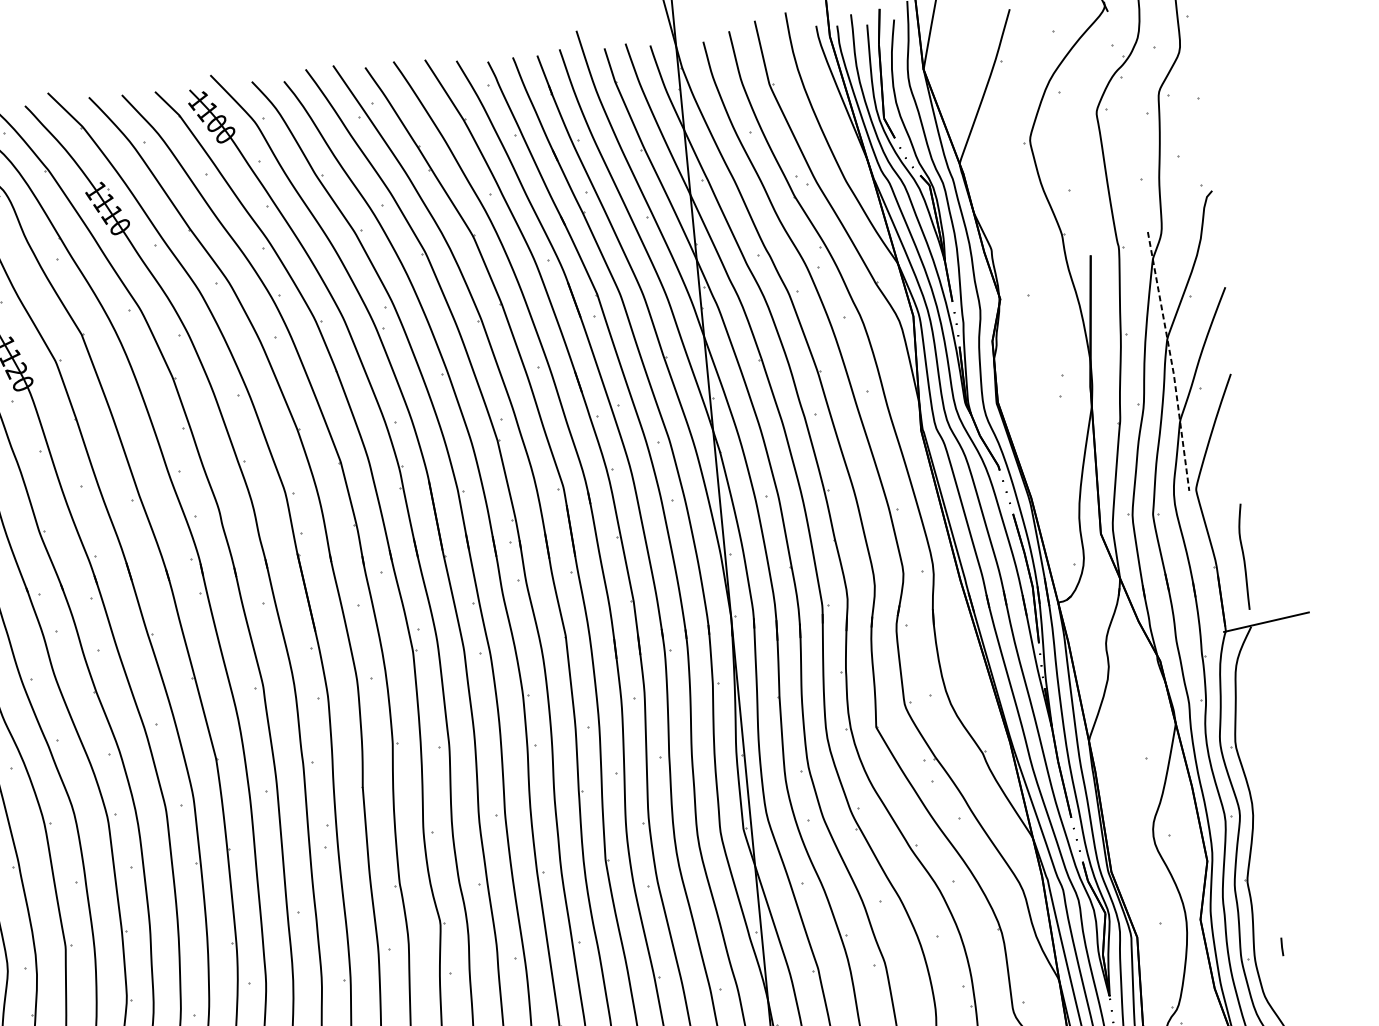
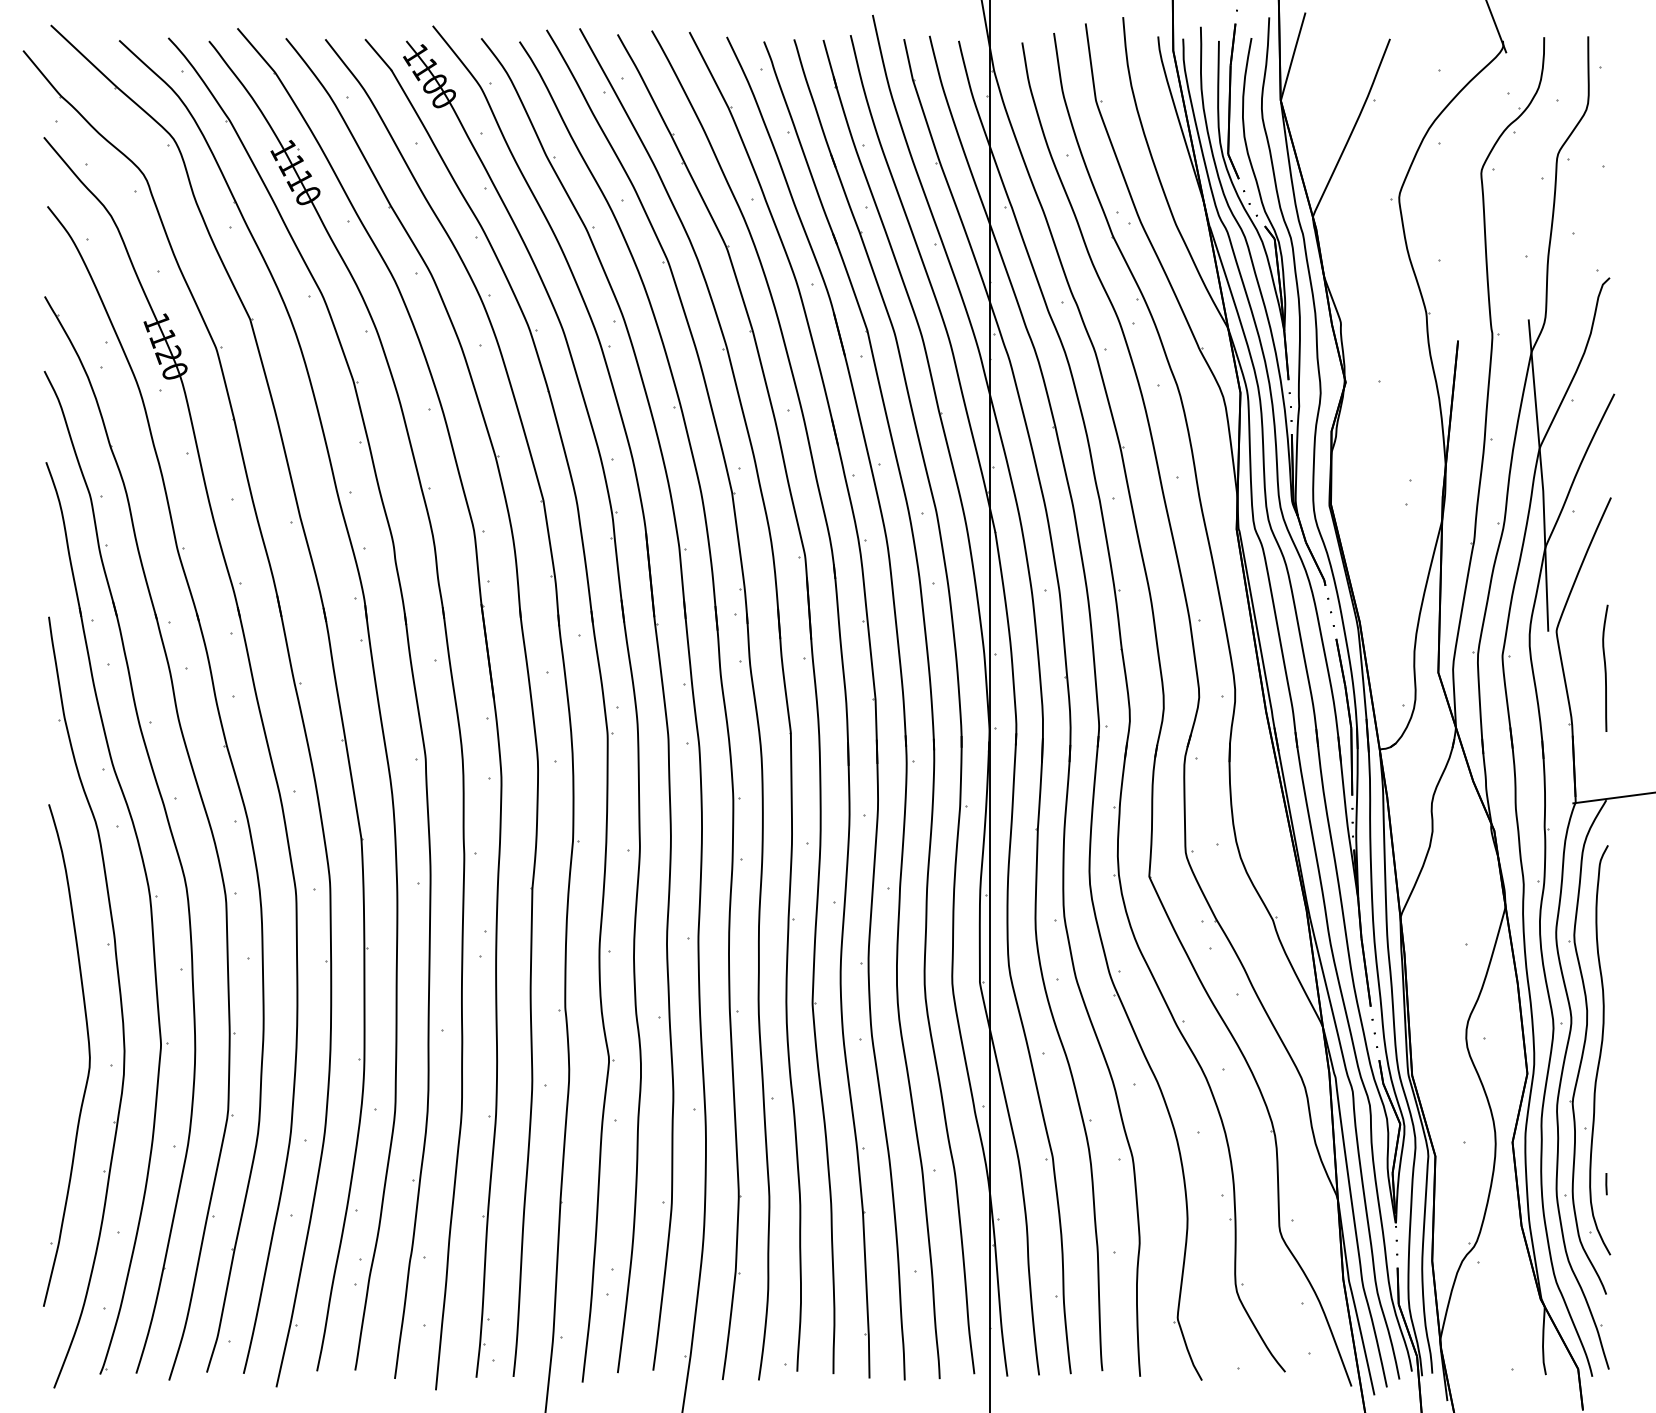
line: (1172, 361) -> (1542, 476), dashed -> solid
curve: (1243, 556) -> (1605, 667), moved
part: (1263, 836) -> (1597, 1050), added

